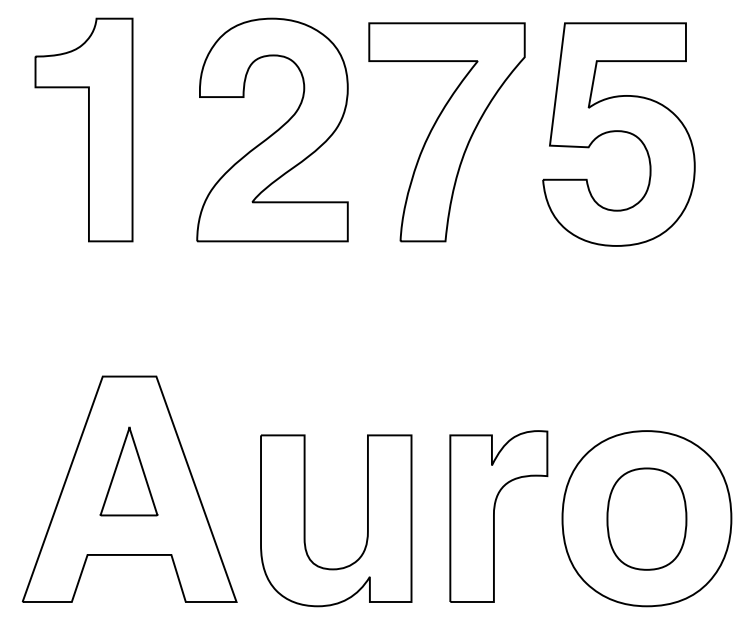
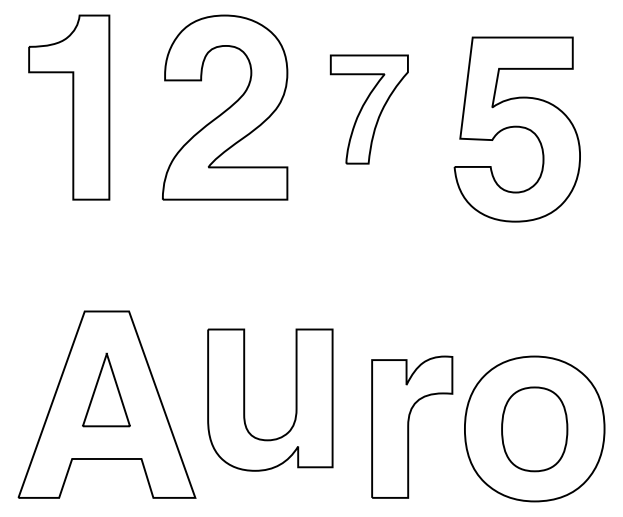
part: (446, 132) -> (368, 109), size x0.6
part: (618, 134) -> (516, 129), moved
part: (305, 520) -> (244, 399), moved

